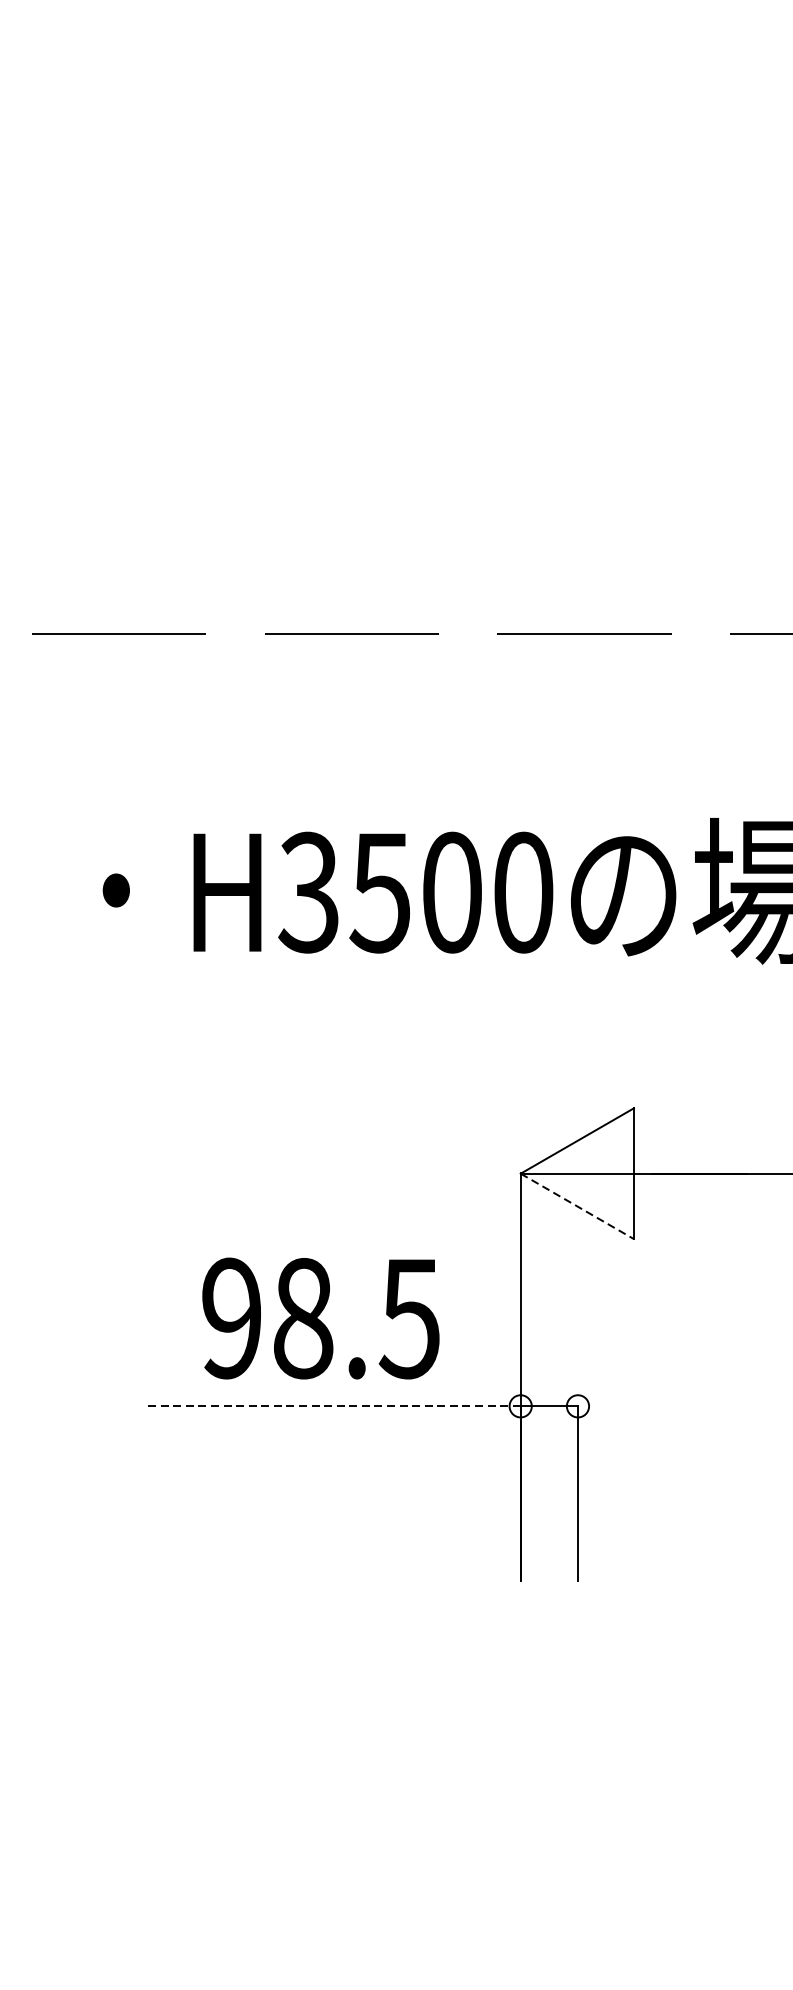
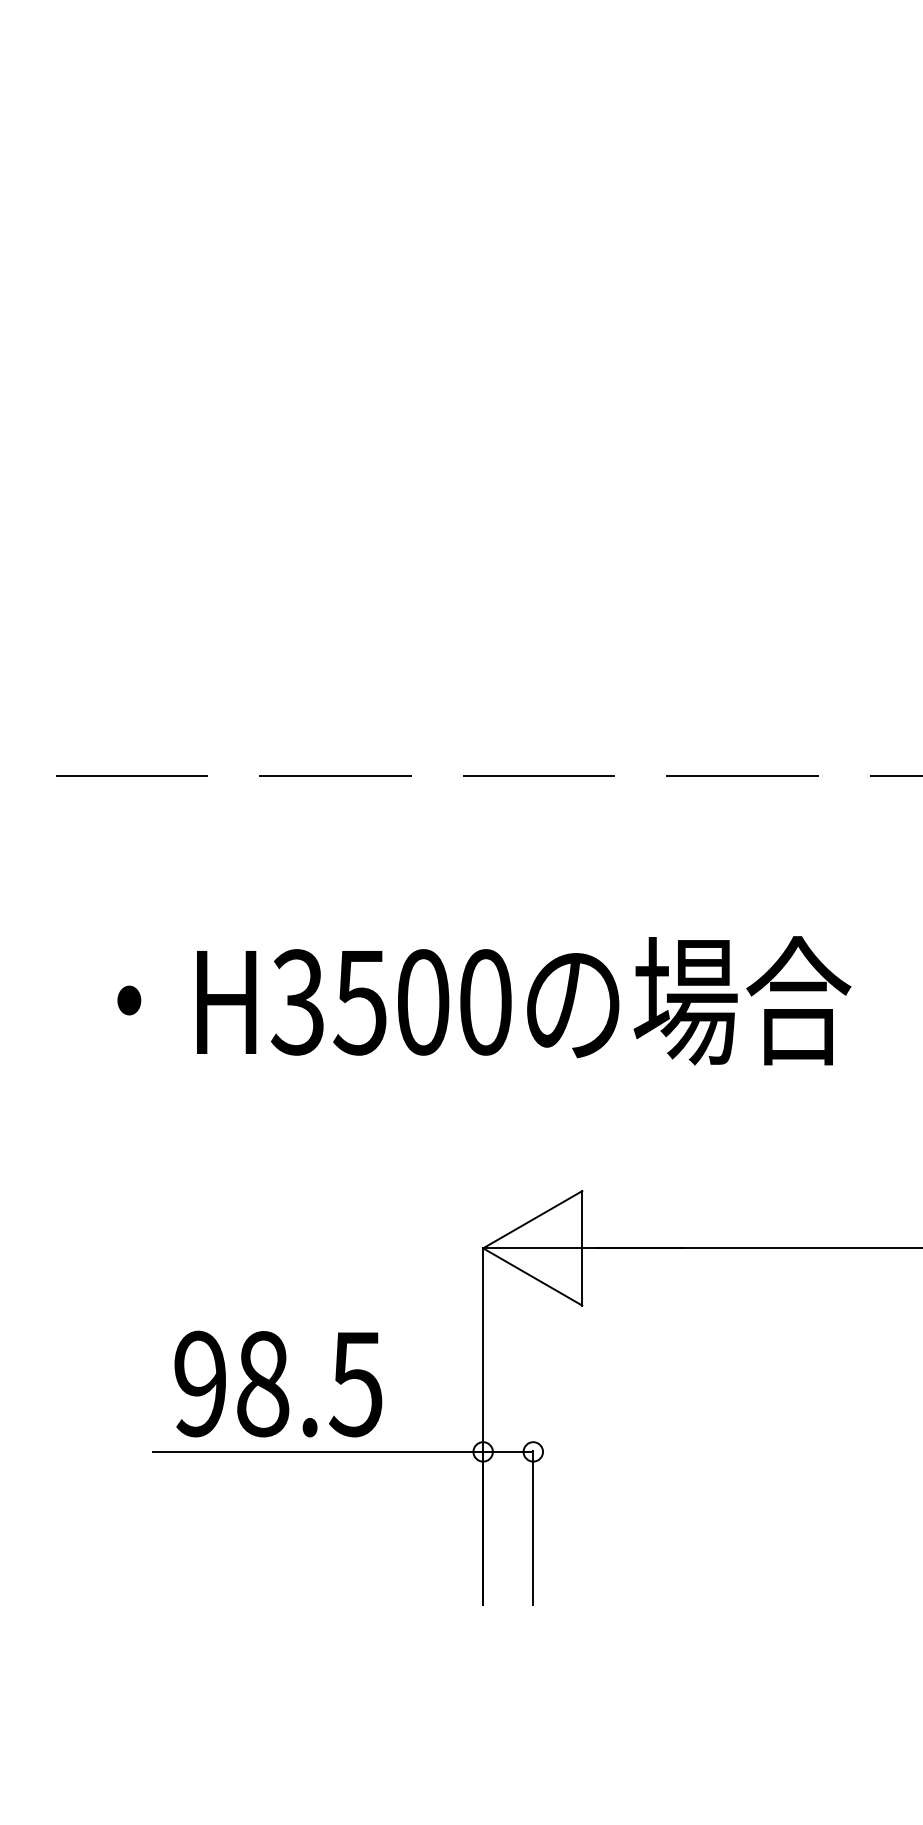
line: (578, 1207) -> (533, 1277), dashed -> solid
text: (321, 1317) -> (278, 1383), moved
line: (332, 1405) -> (318, 1451), dashed -> solid

